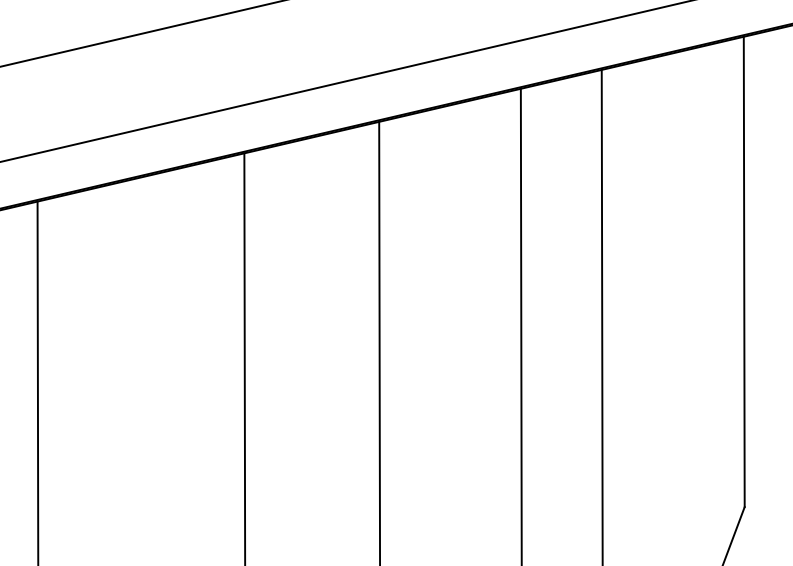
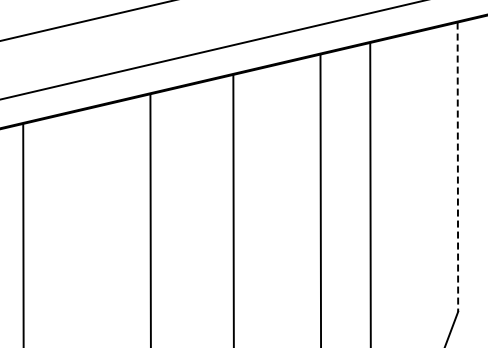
line: (743, 272) -> (457, 167), solid -> dashed

